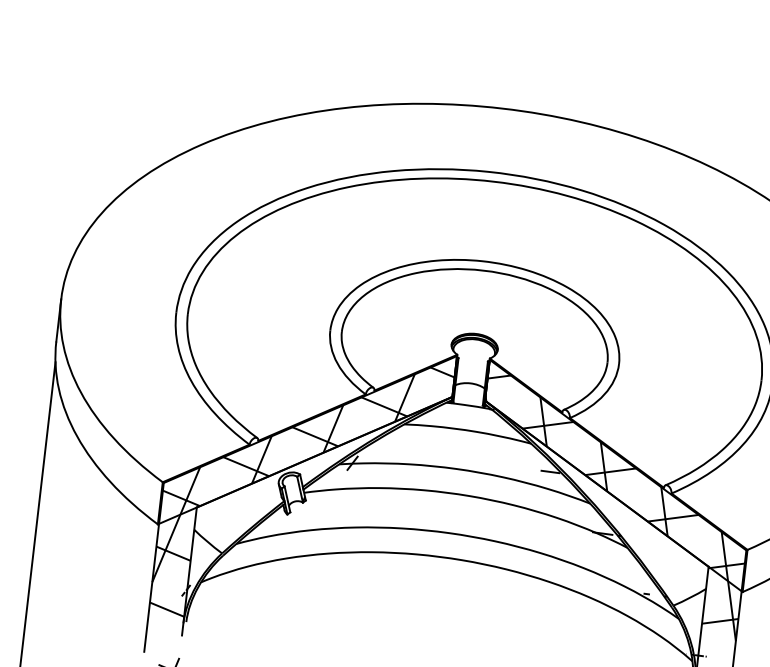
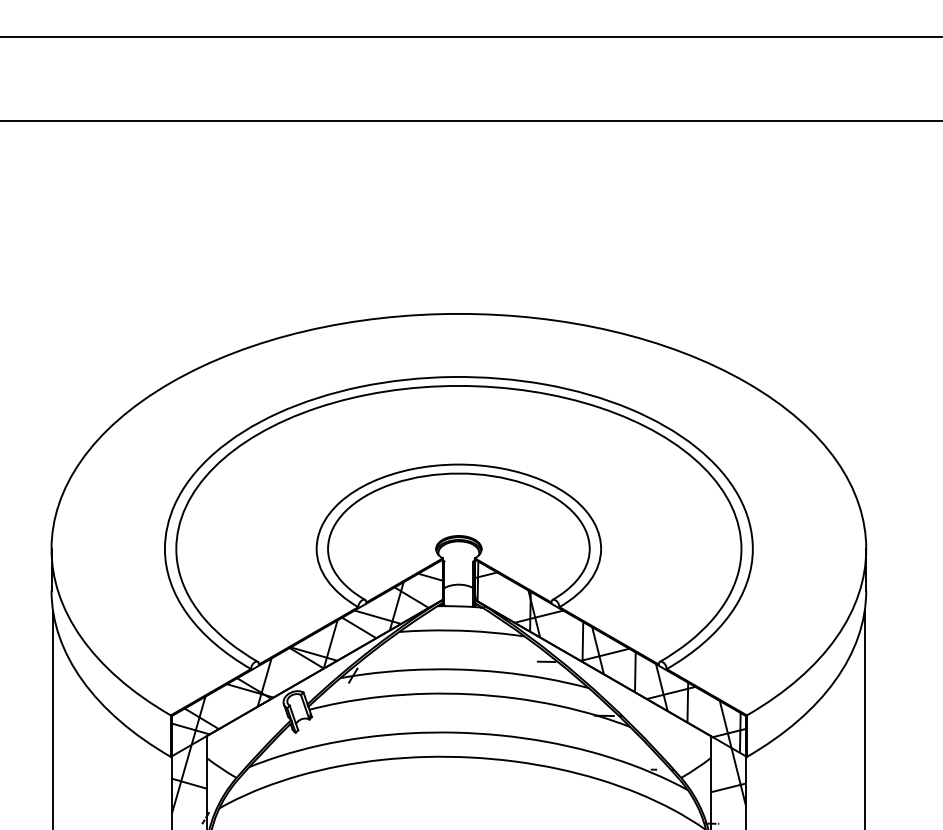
hatch: (306, 439) -> (305, 657), added
hatch: (613, 473) -> (608, 656), added

